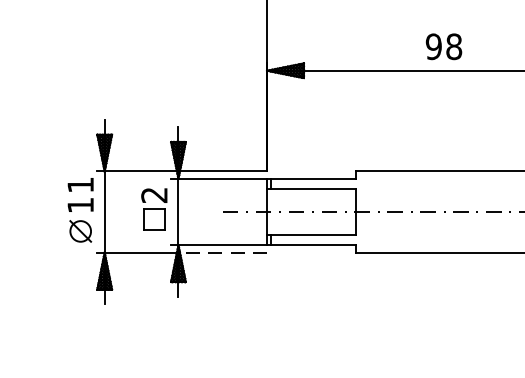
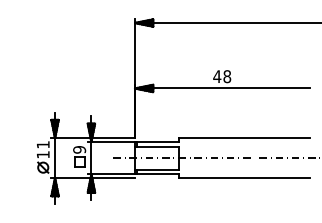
text: (434, 46) -> (217, 76), 98 -> 48
text: (154, 194) -> (79, 149), 2 -> 9
line: (223, 253) -> (113, 178), dashed -> solid

